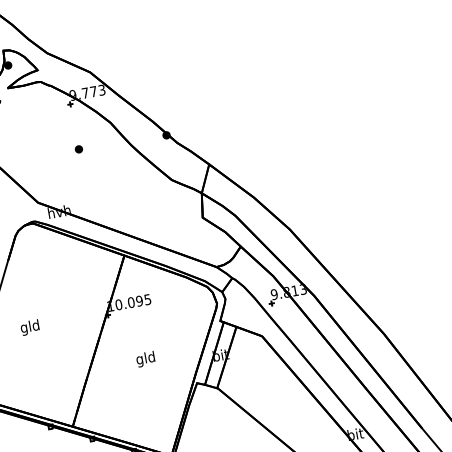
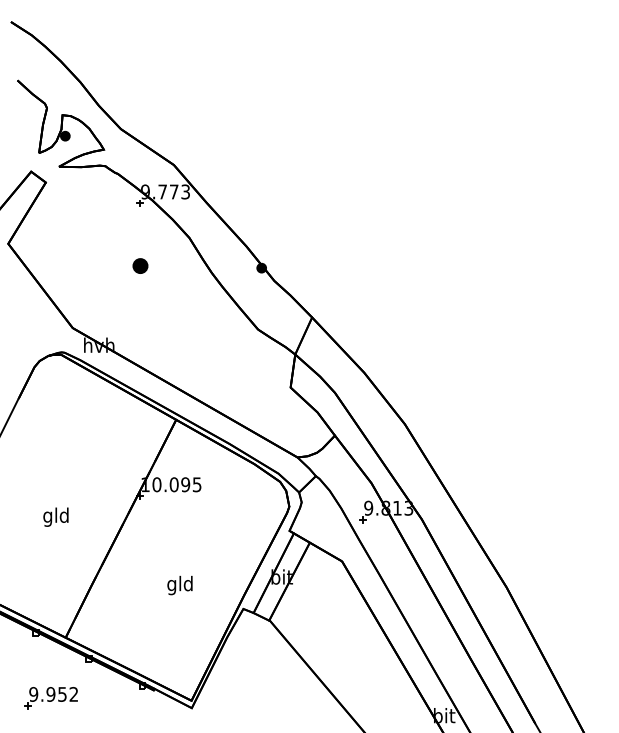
part: (78, 148) -> (140, 265), size x1.6
text: (29, 327) -> (55, 516), moved
text: (145, 359) -> (179, 585), moved

